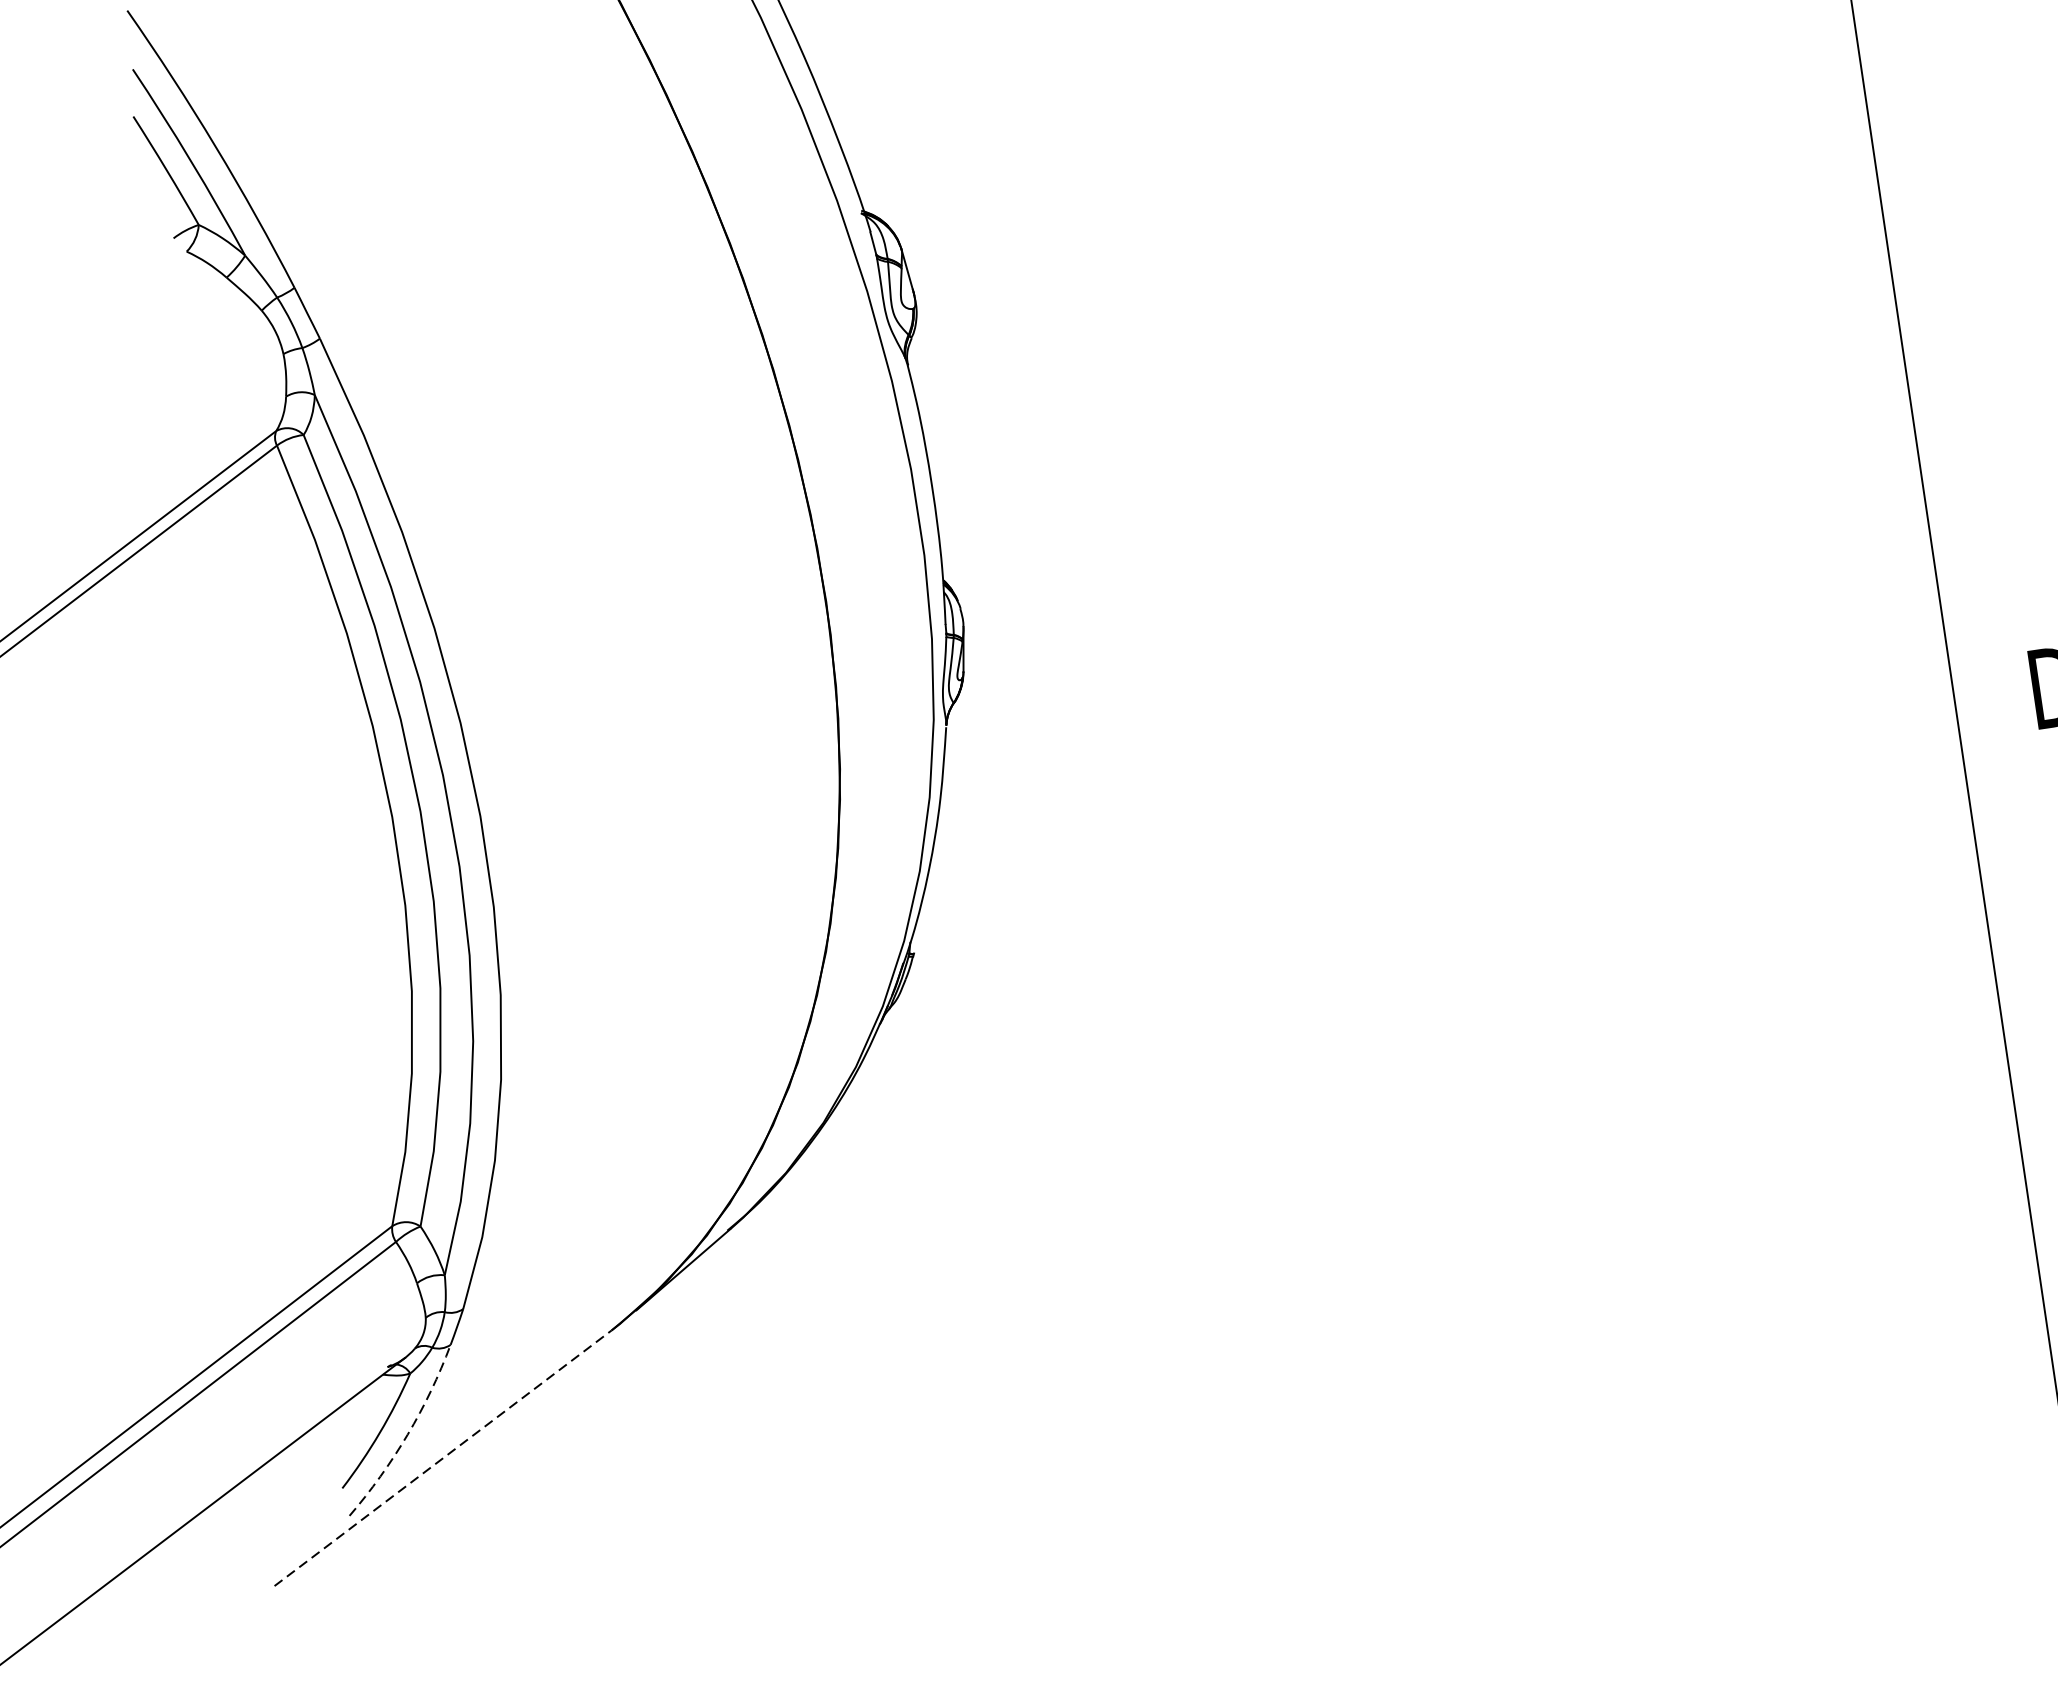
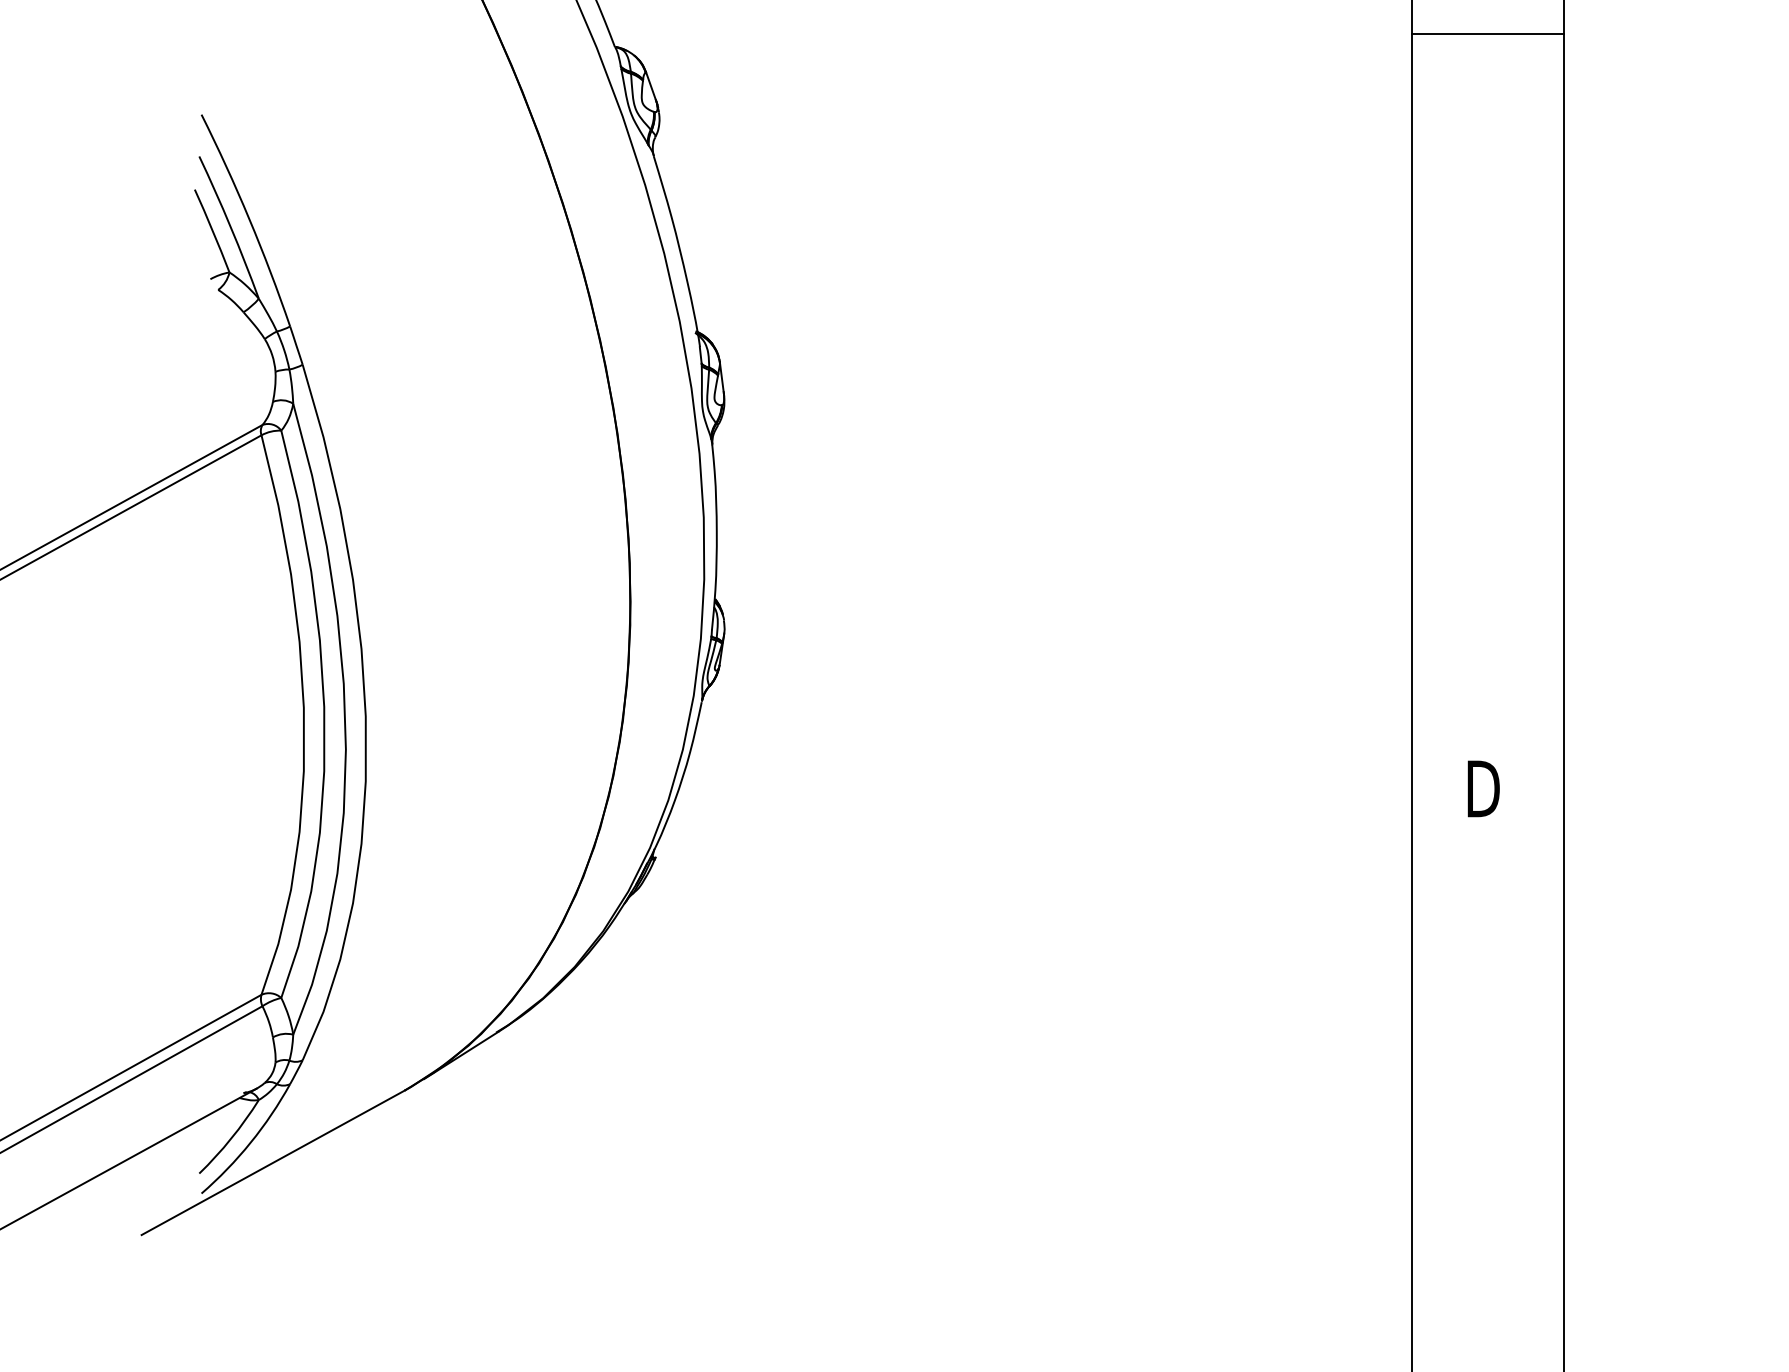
arc: (407, 1434) -> (250, 1142), dashed -> solid
line: (443, 1457) -> (273, 1162), dashed -> solid

